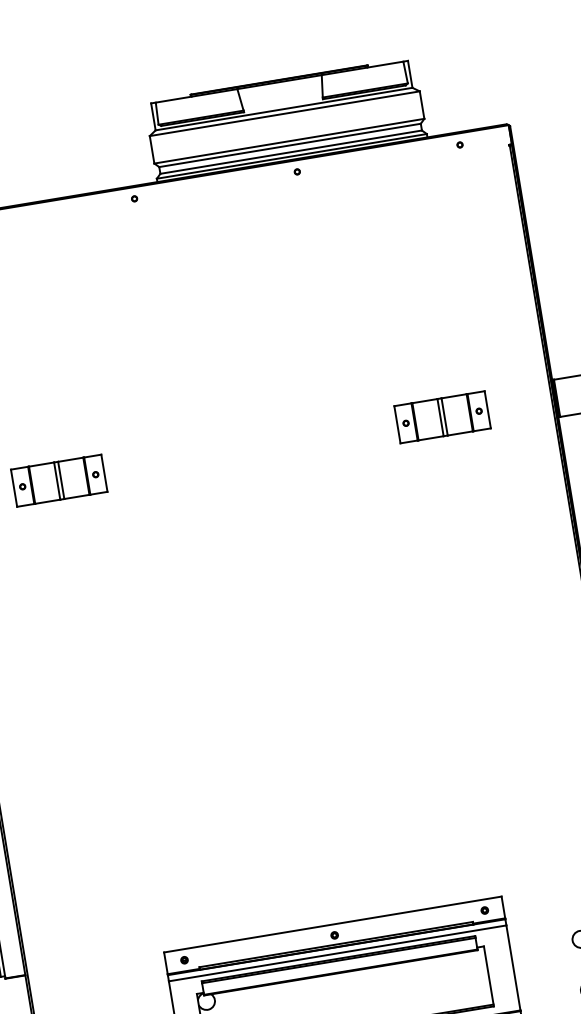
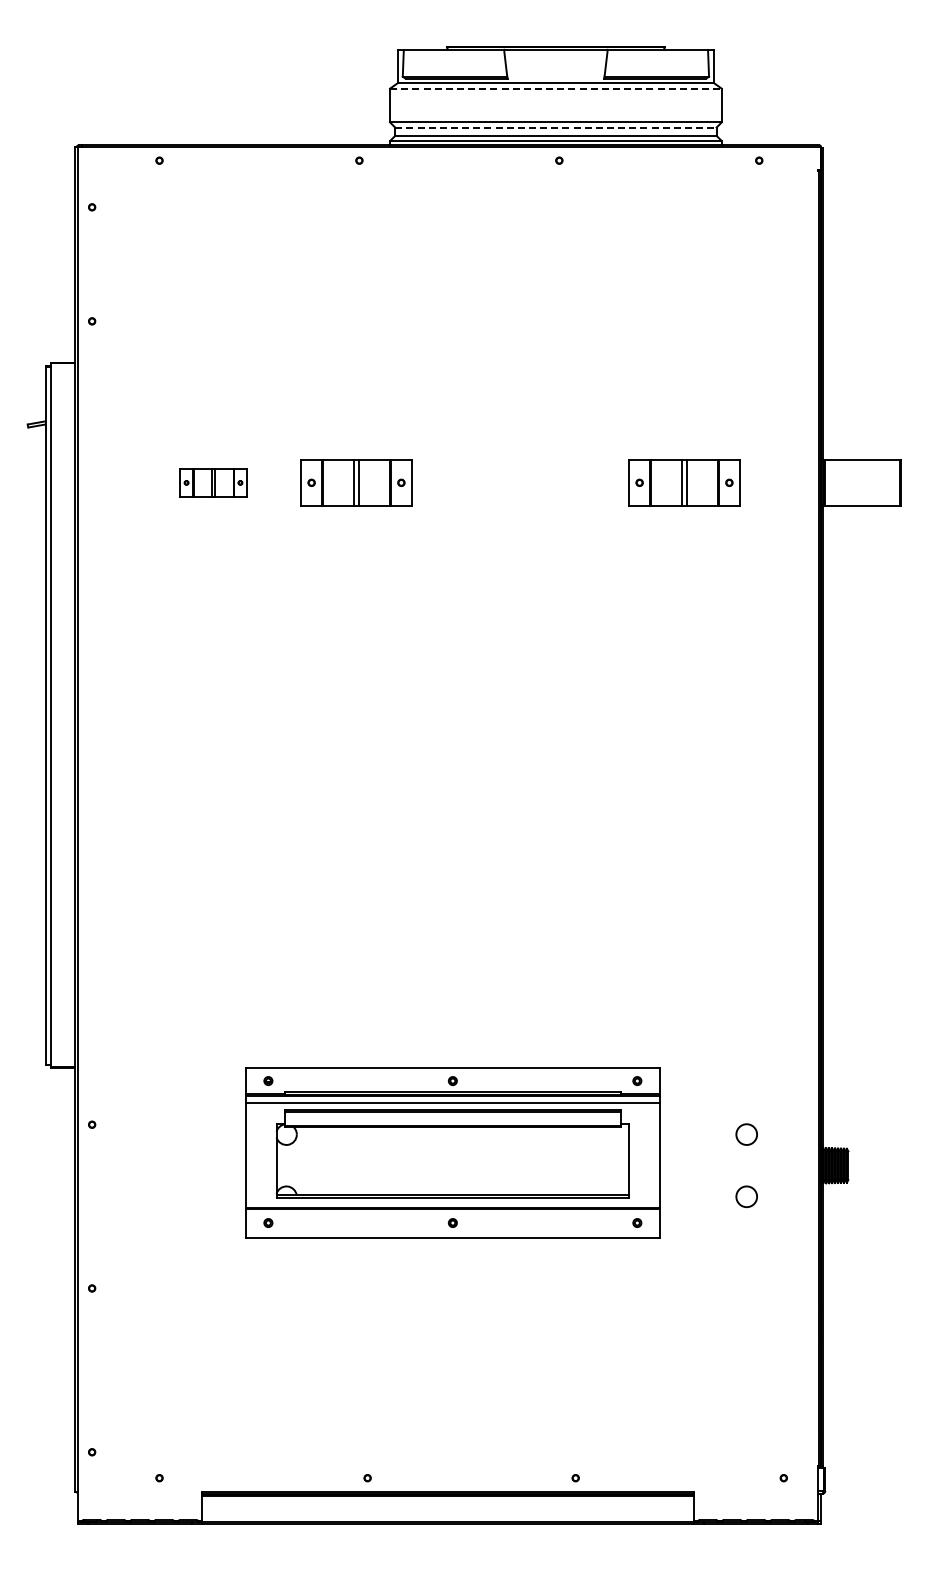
line: (284, 113) -> (555, 88), solid -> dashed
line: (289, 145) -> (555, 127), solid -> dashed
part: (175, 461) -> (356, 482), added
part: (59, 480) -> (213, 482), size x0.6

